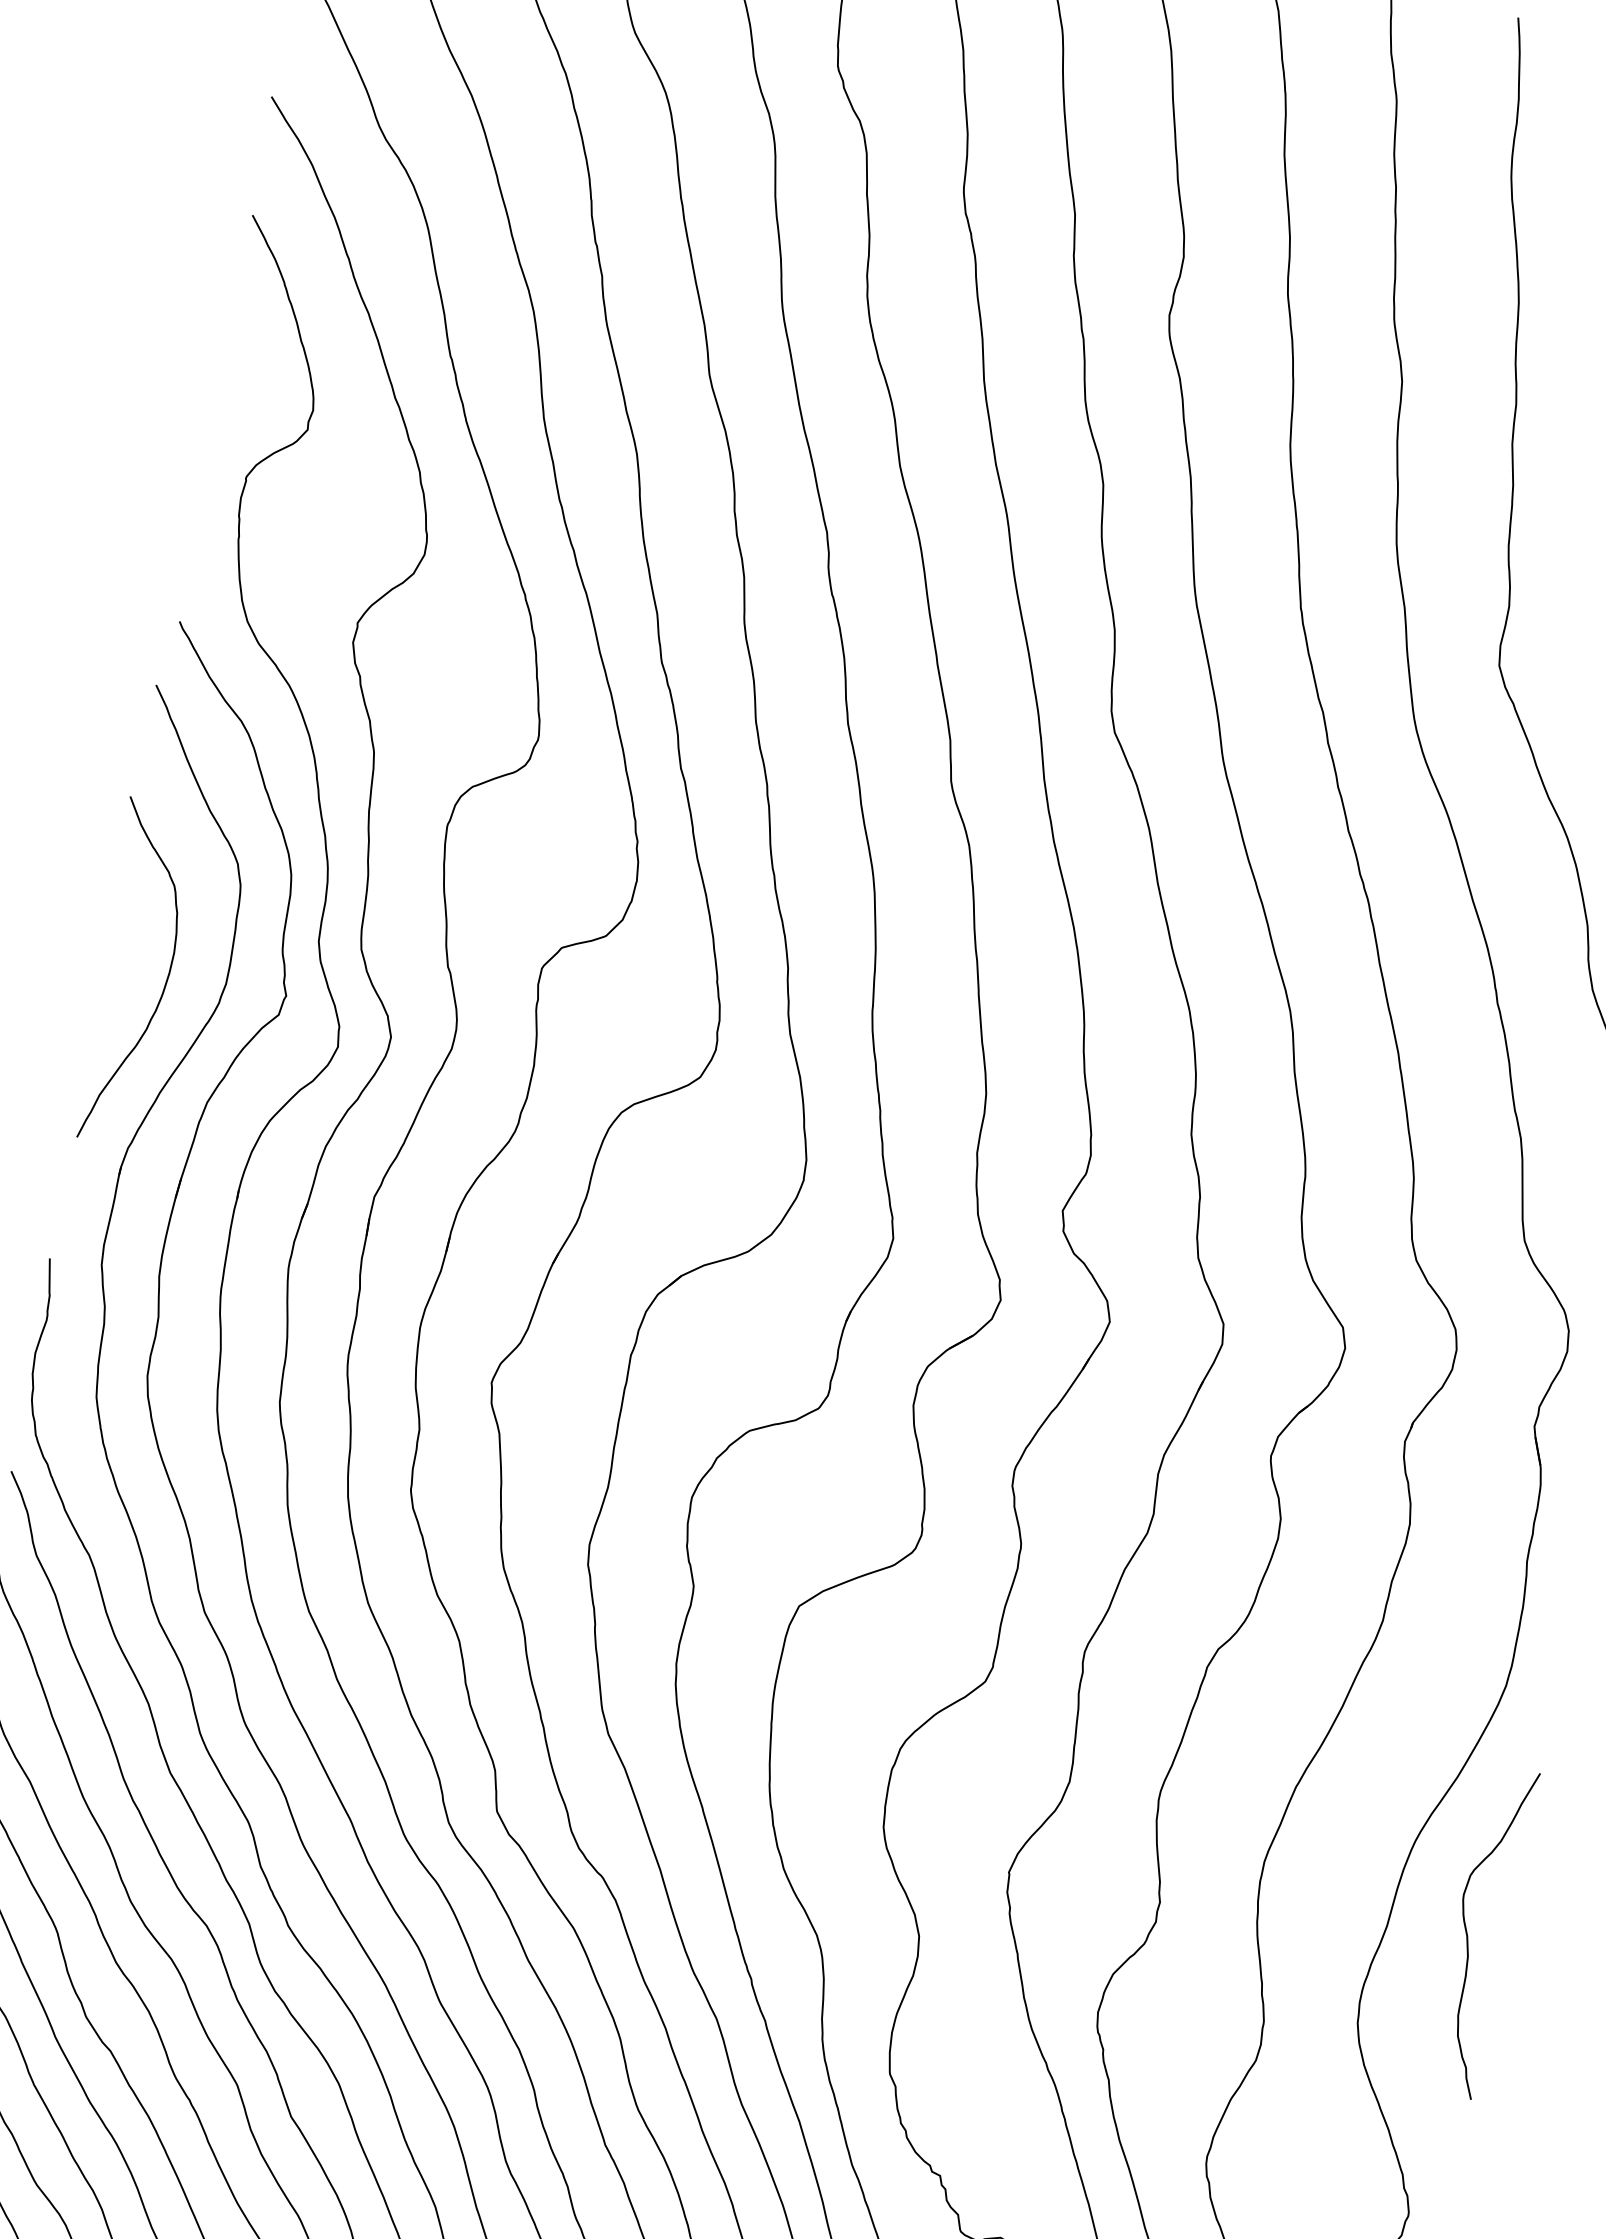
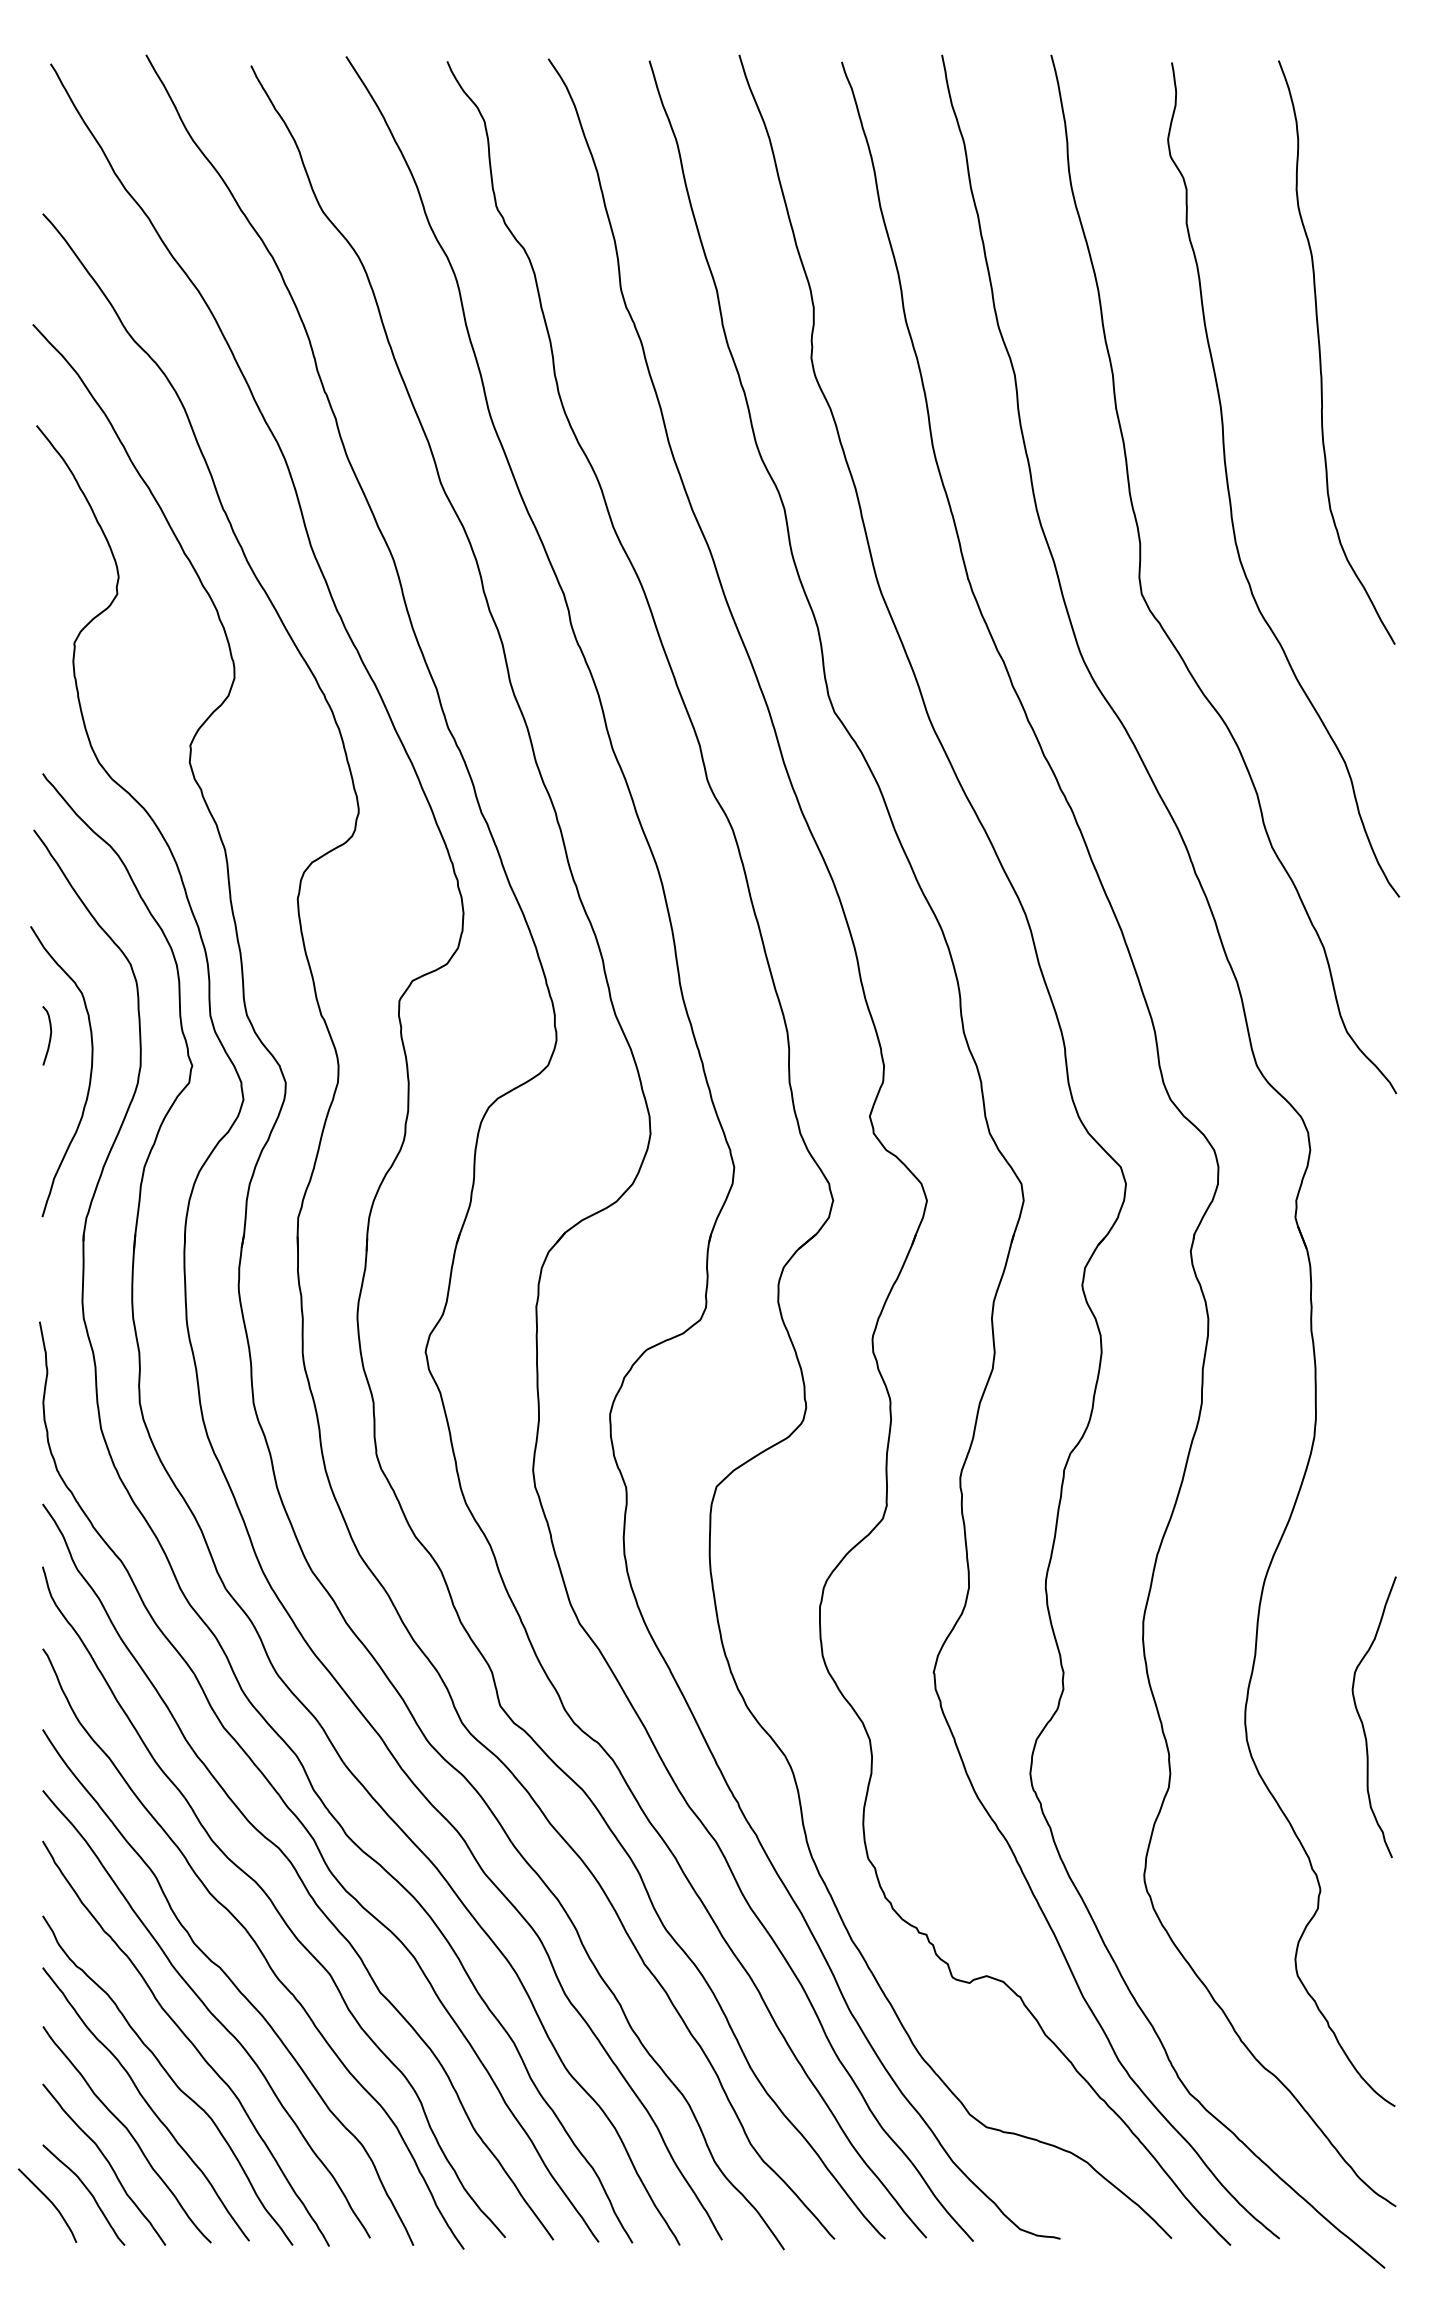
curve: (127, 927) -> (49, 1035), added
curve: (1468, 1933) -> (1362, 1720), moved

